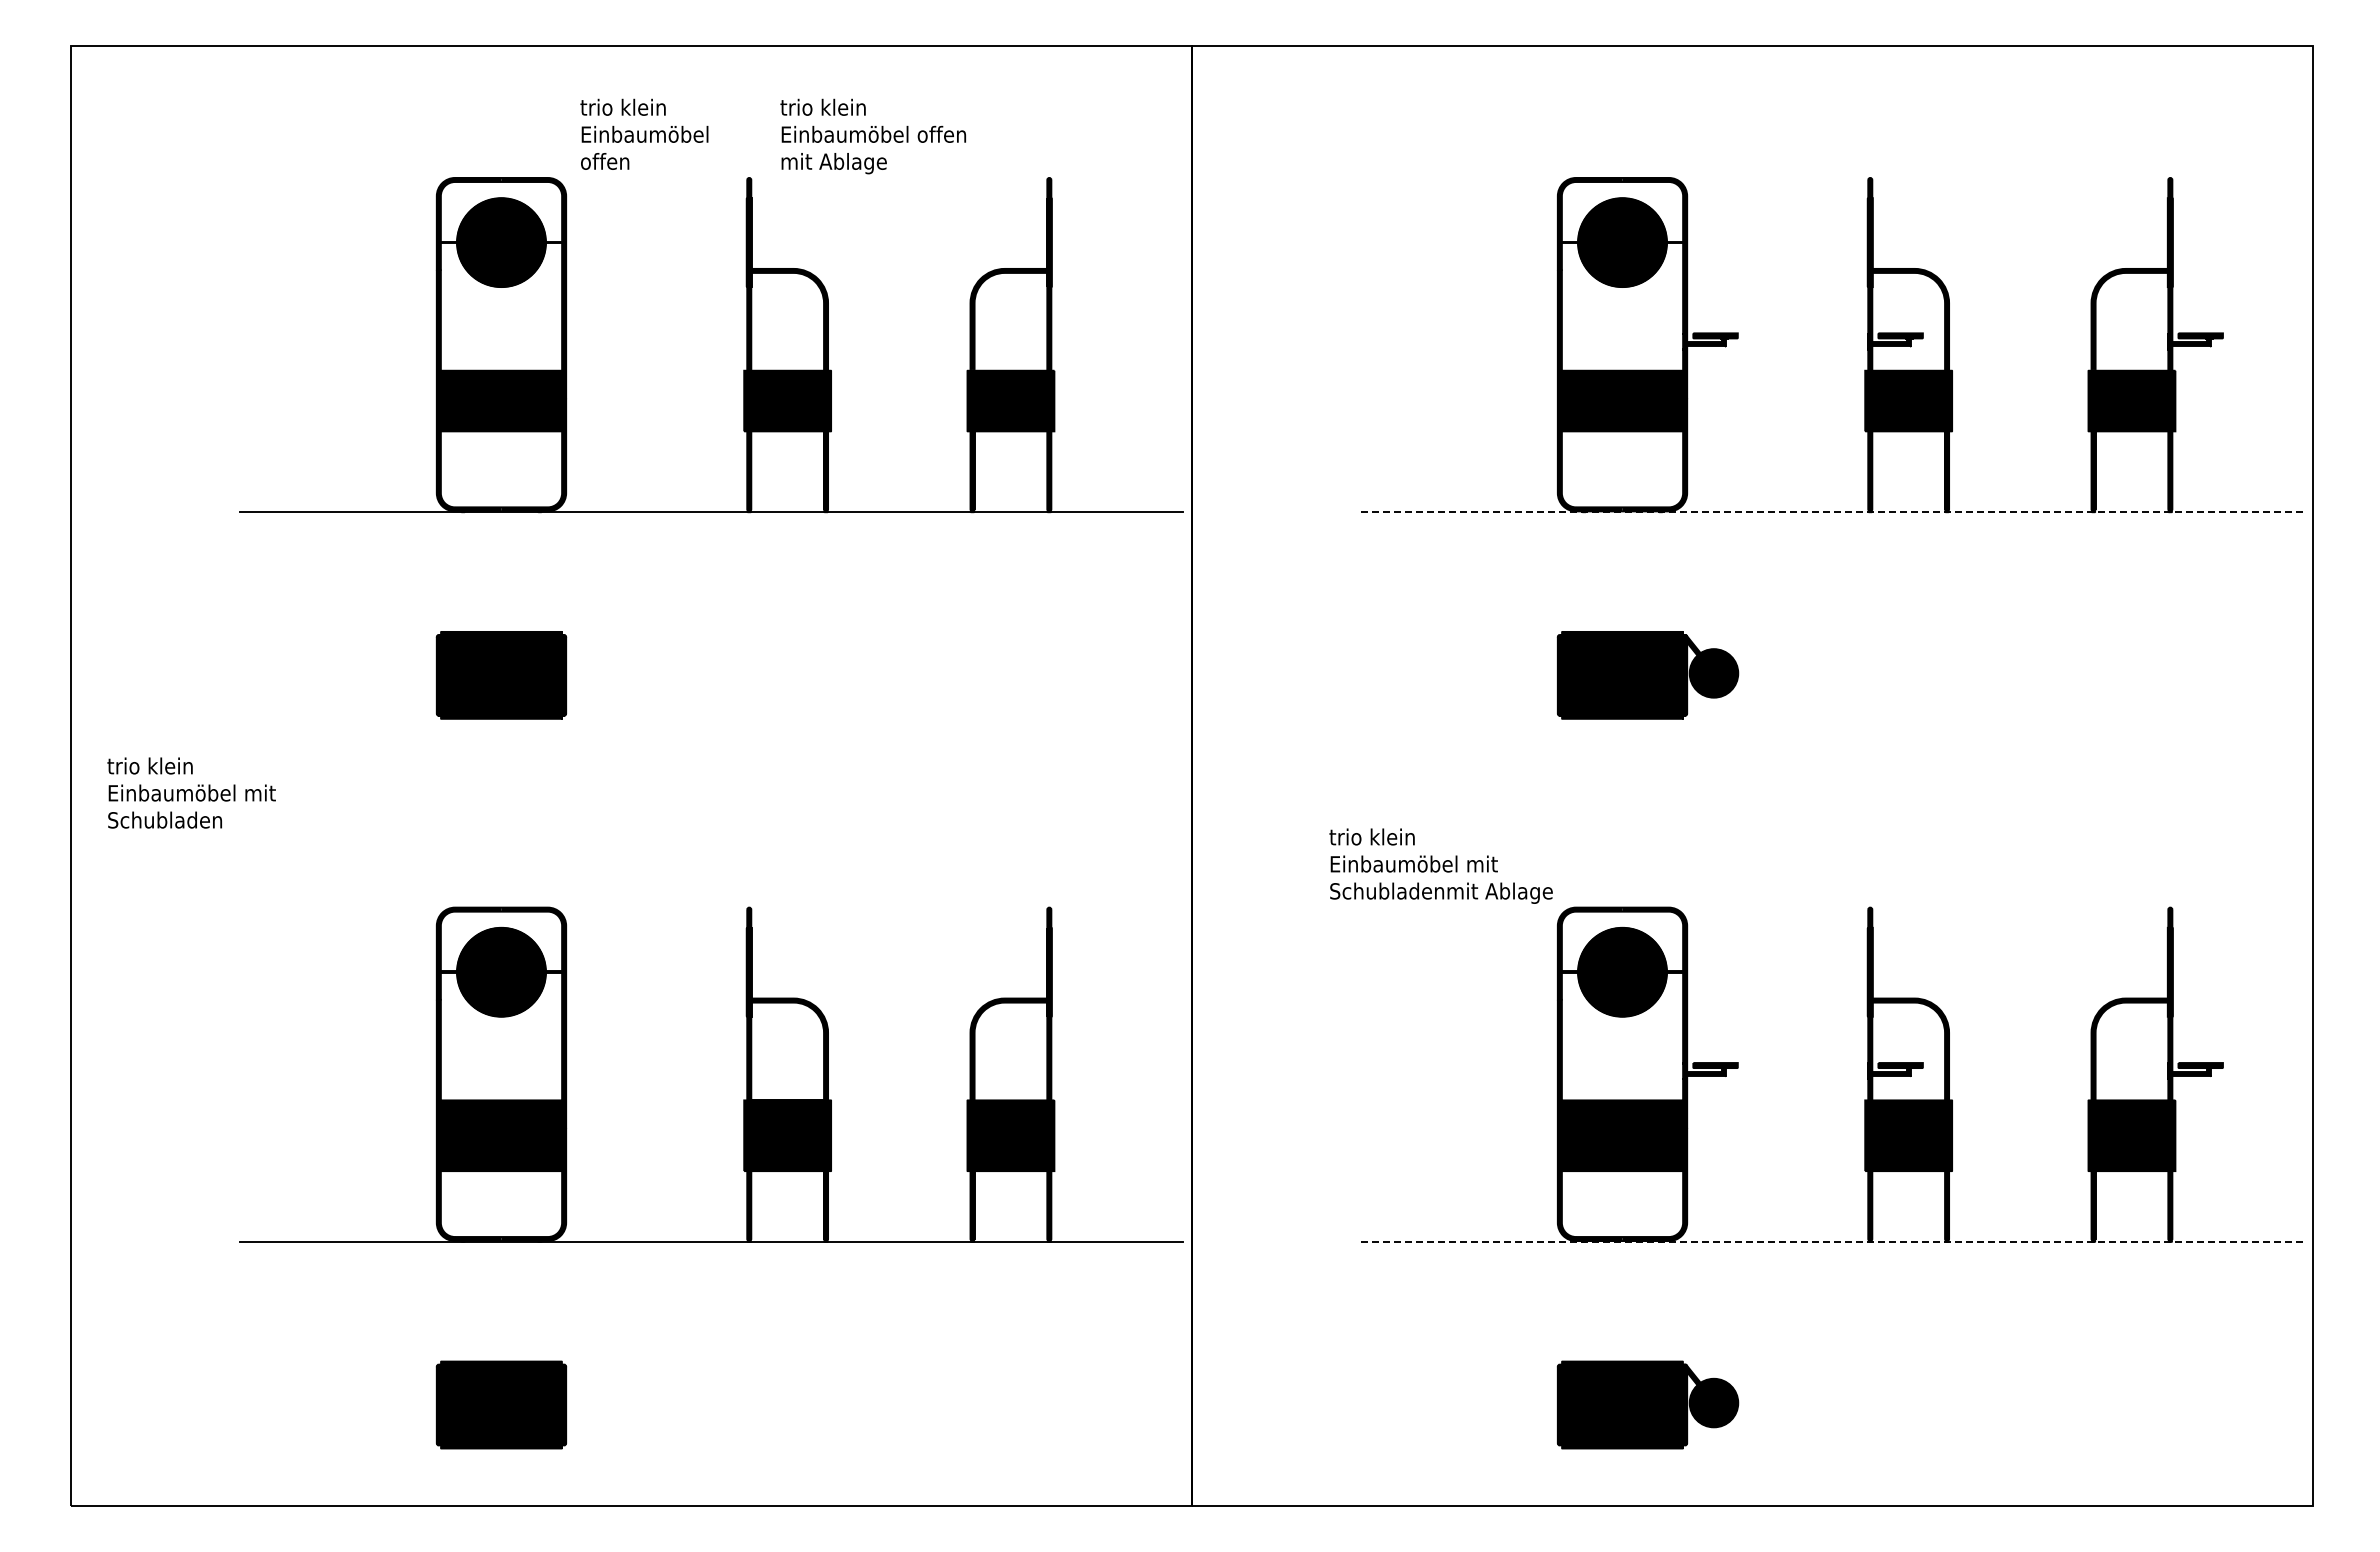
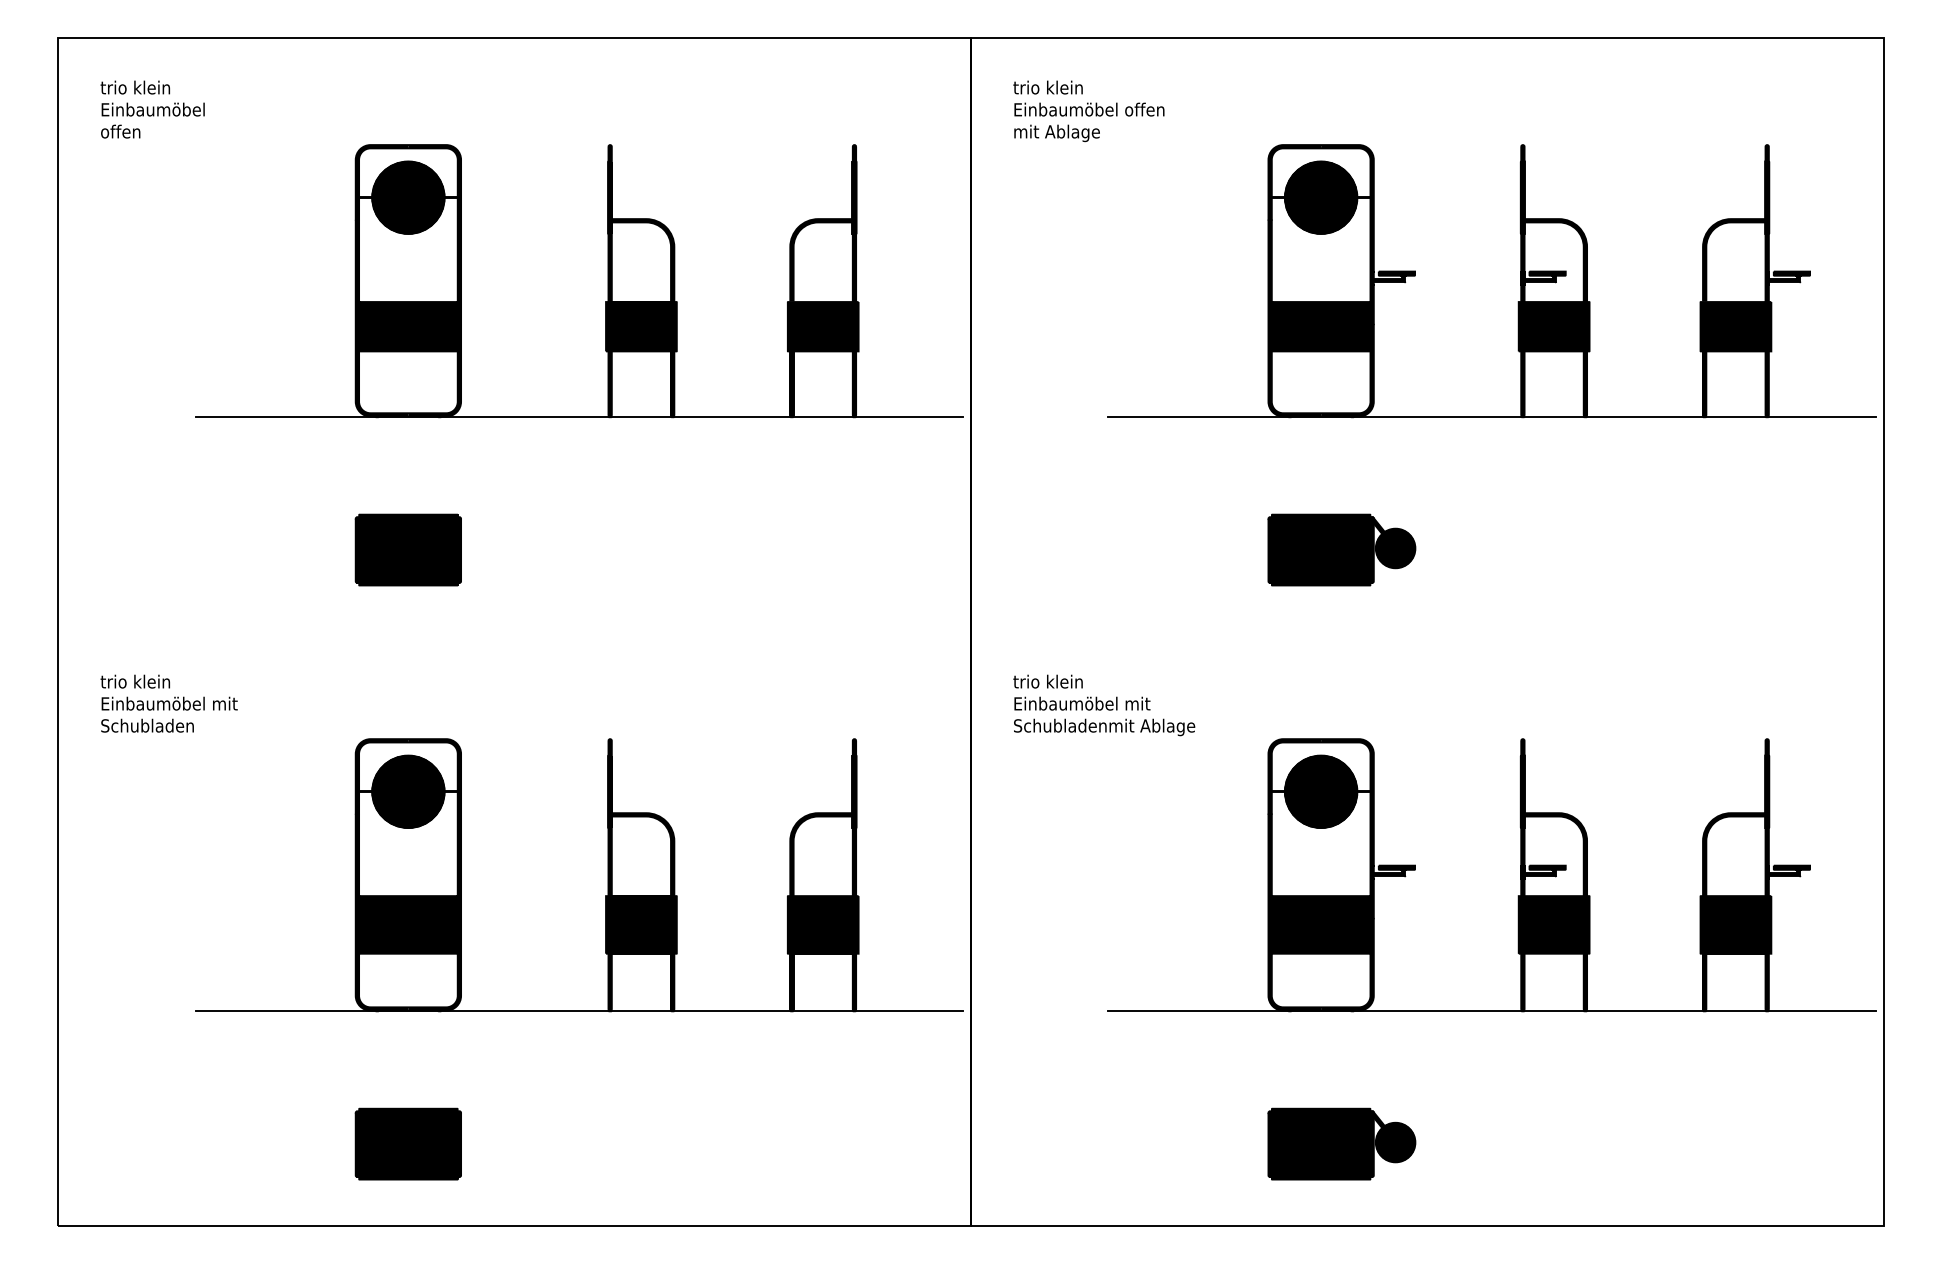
text: (644, 133) -> (152, 108), moved
text: (872, 136) -> (1088, 111), moved
line: (1832, 512) -> (1492, 417), dashed -> solid
text: (191, 792) -> (169, 703), moved
text: (1440, 865) -> (1103, 704), moved
line: (1832, 1241) -> (1492, 1011), dashed -> solid

